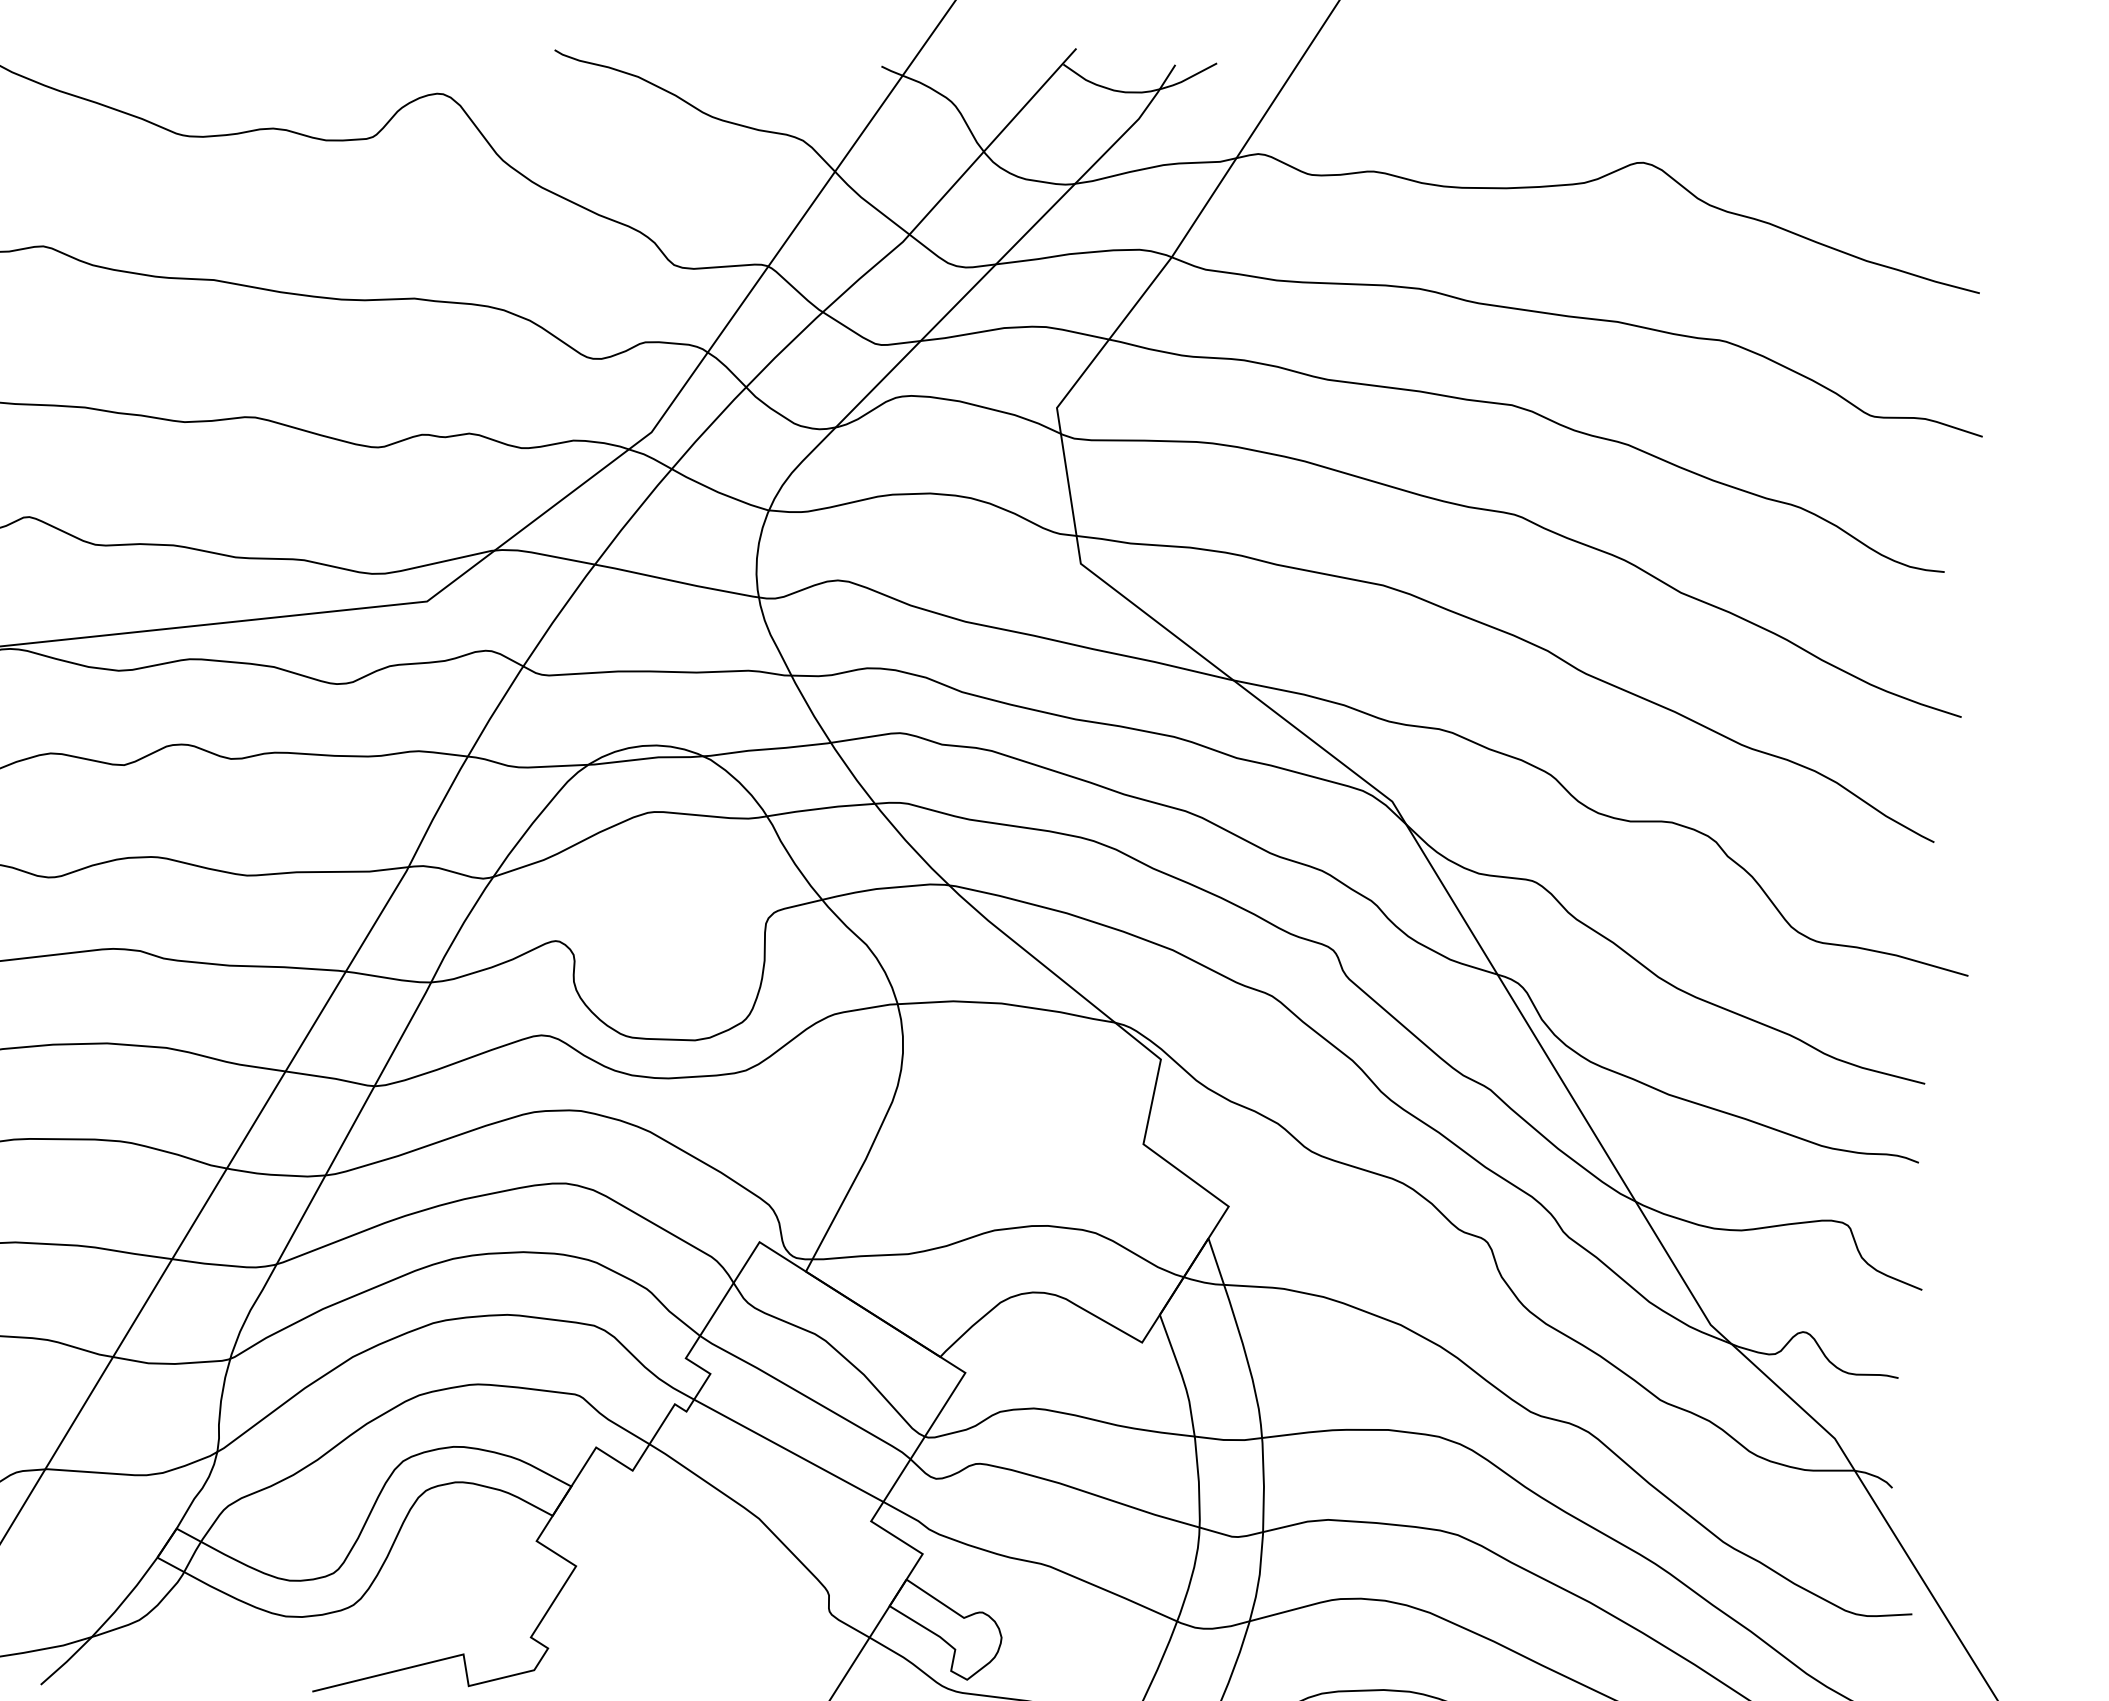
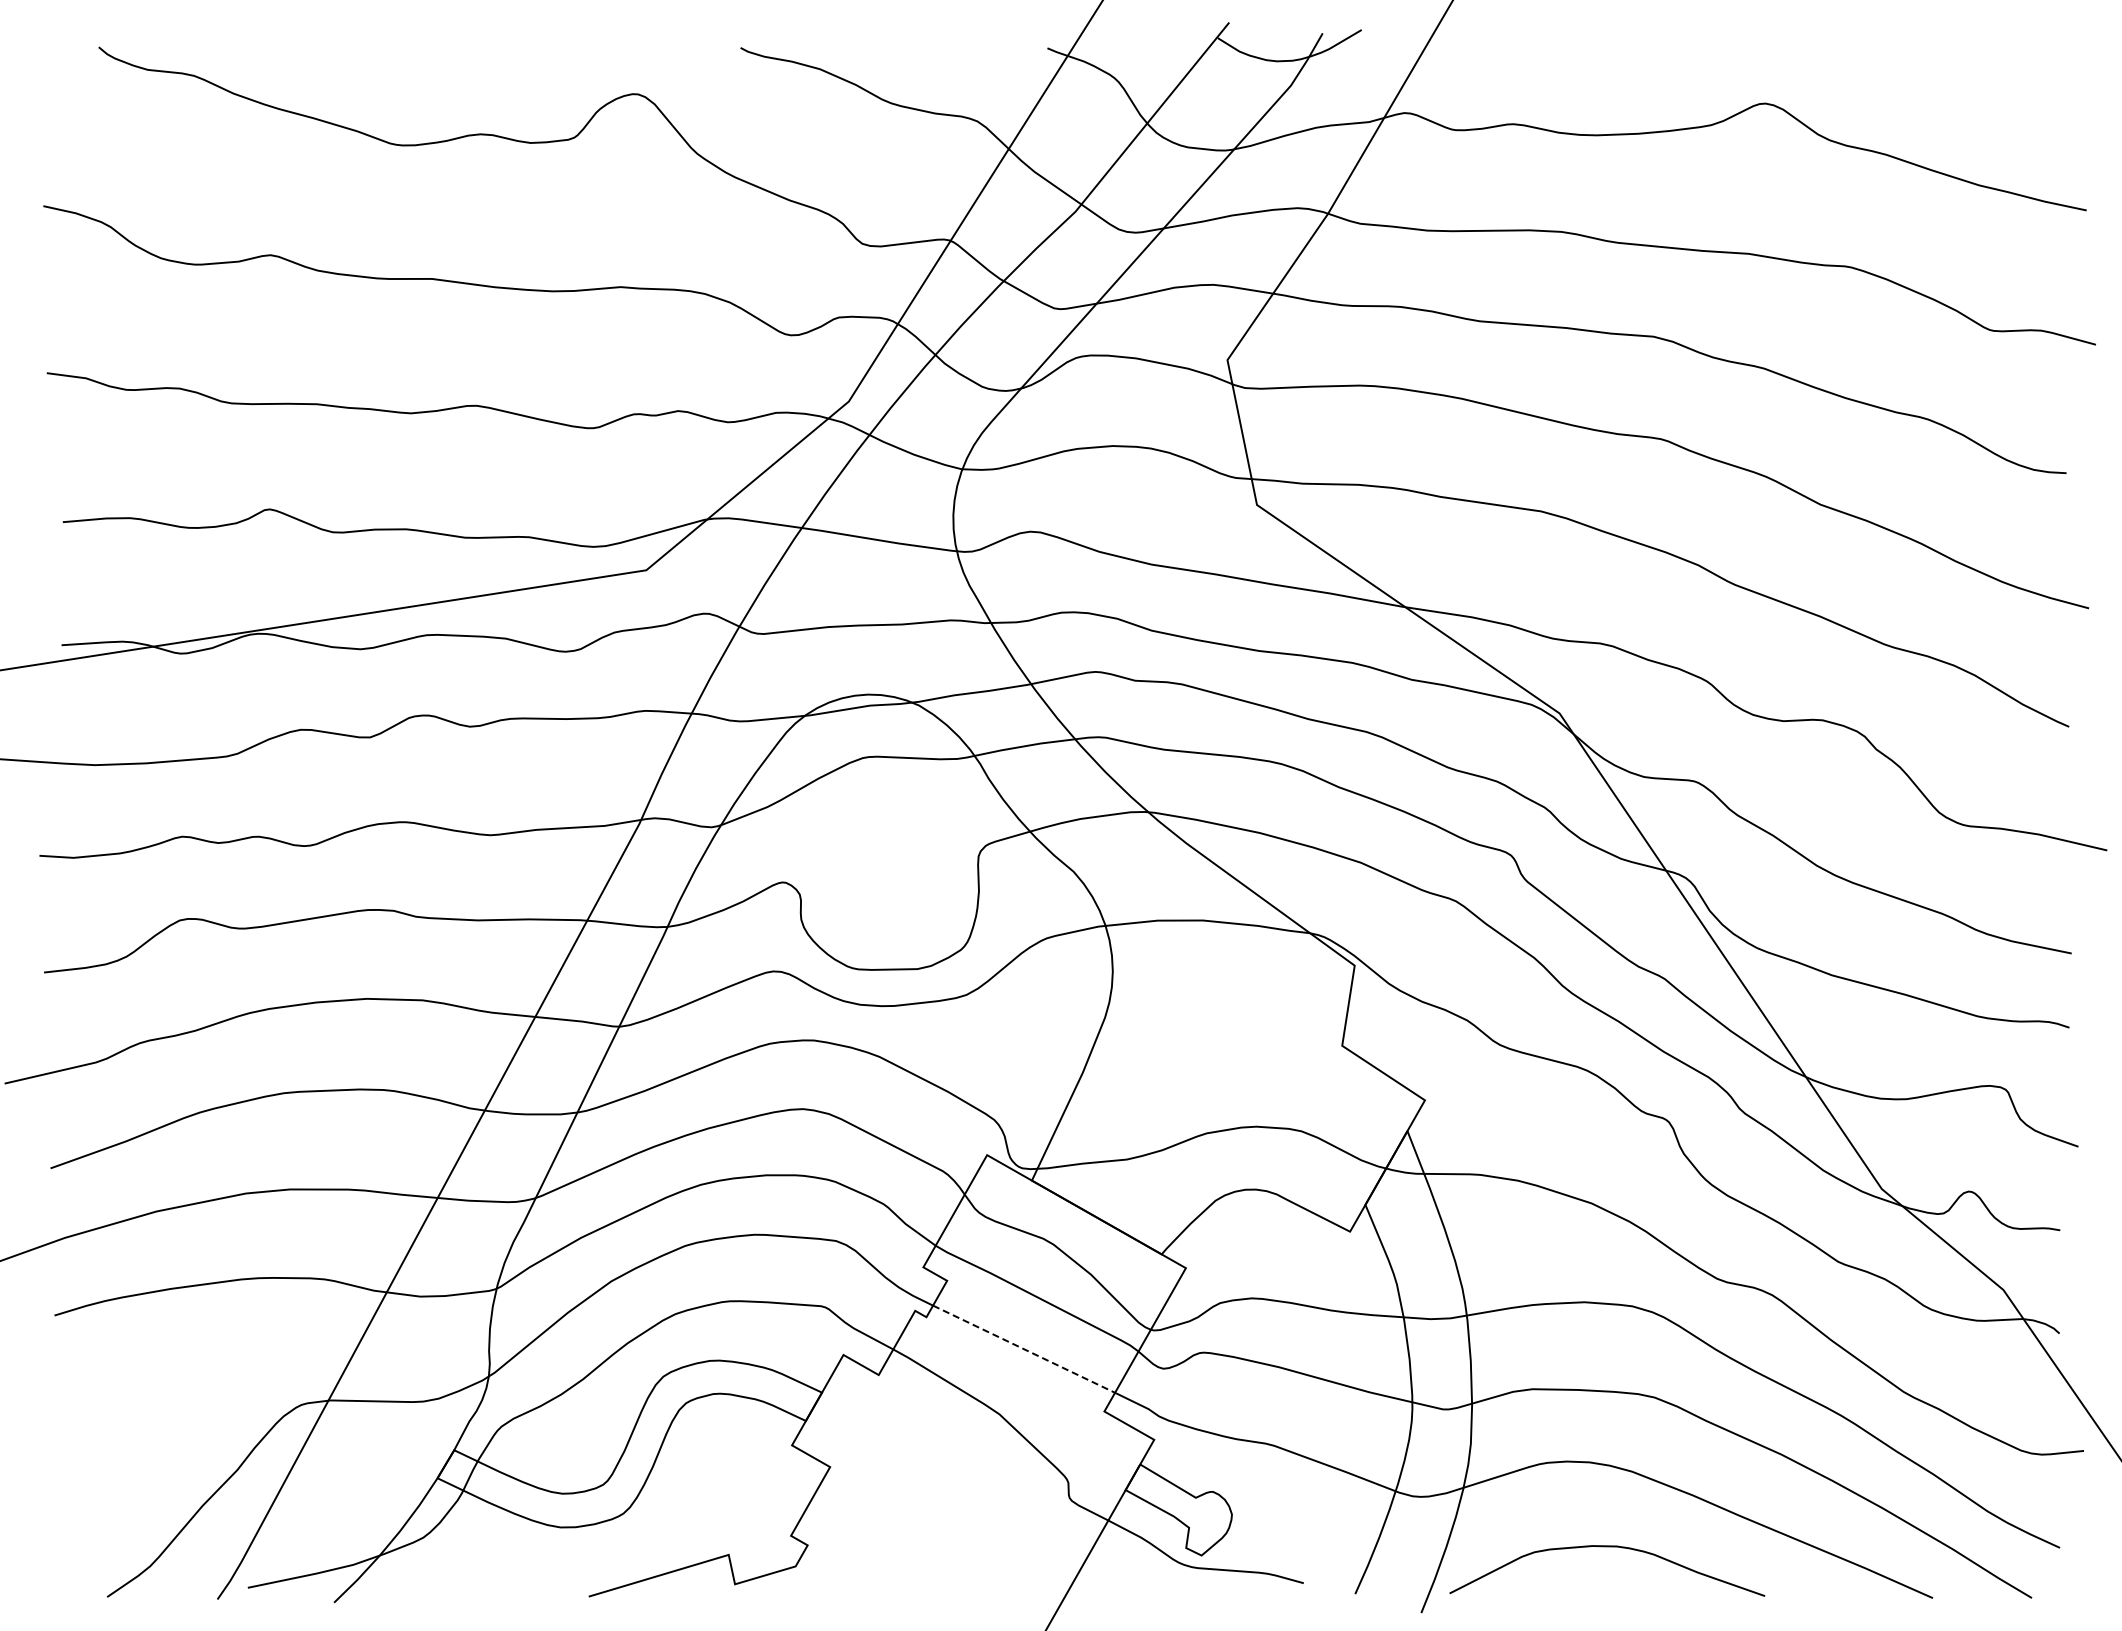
line: (789, 1451) -> (1024, 1349), solid -> dashed

